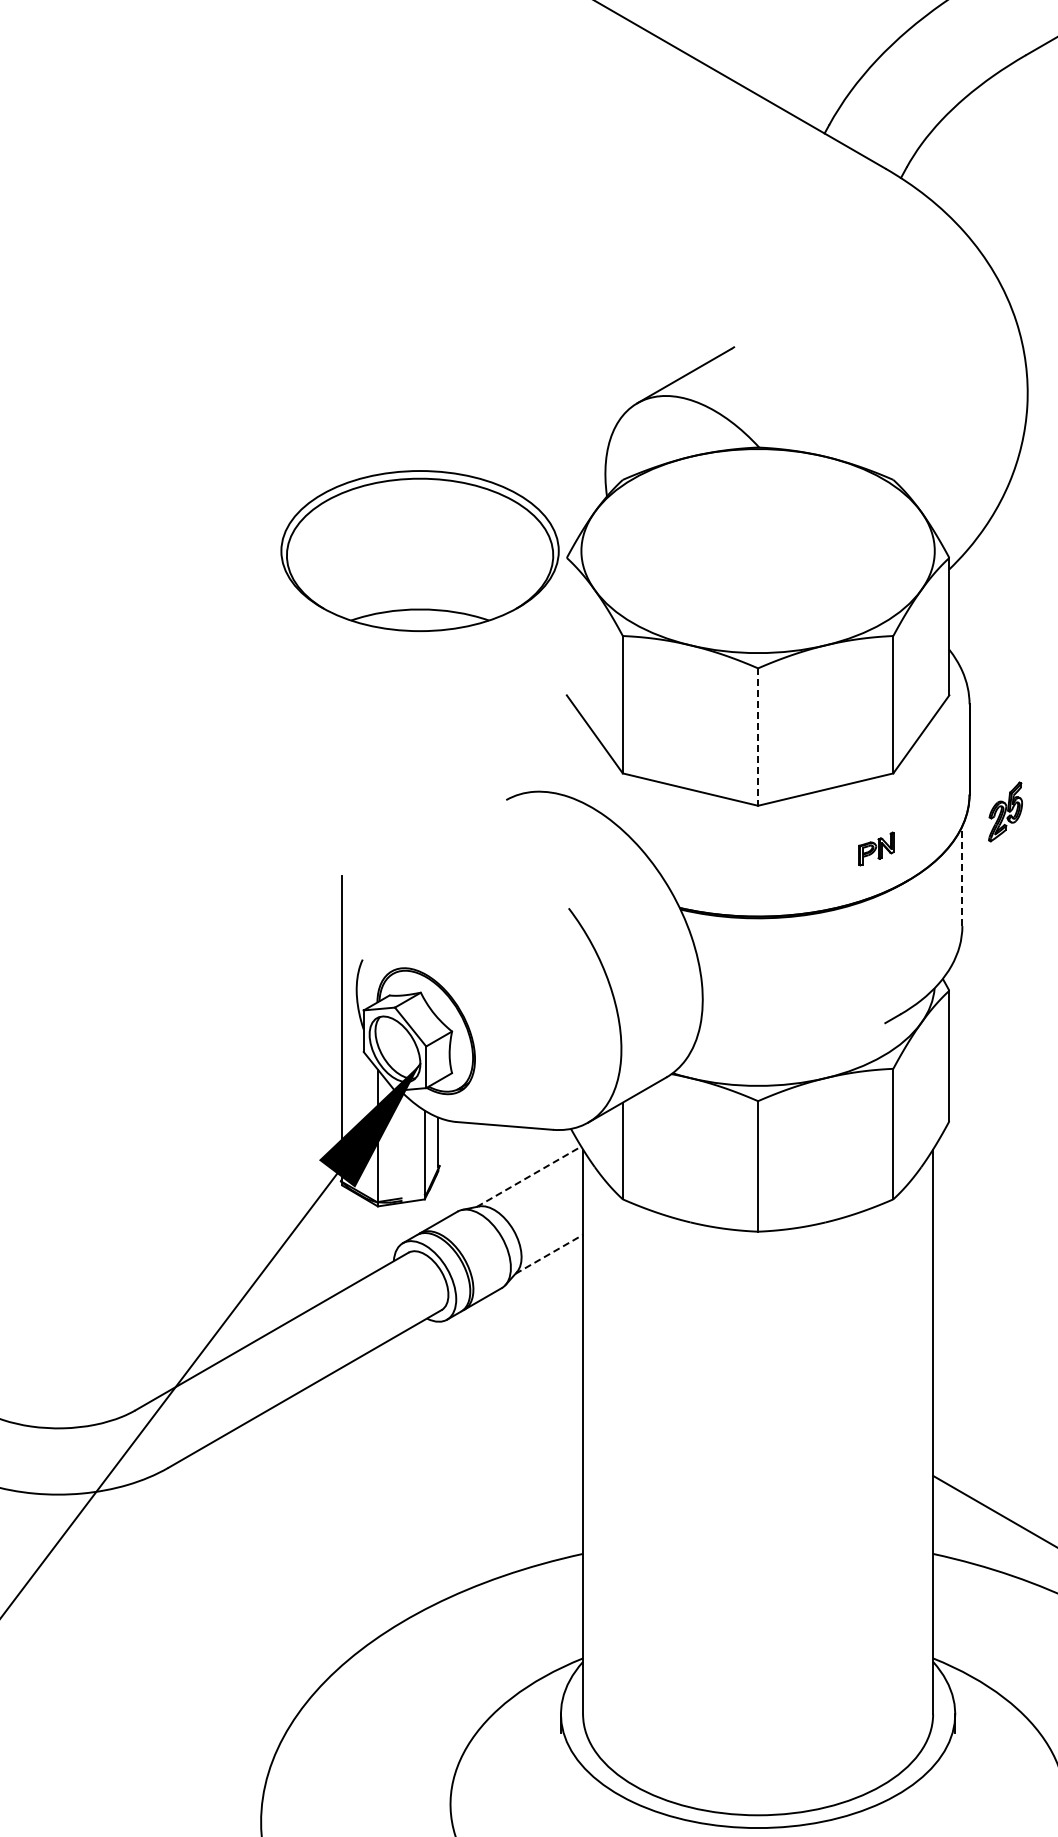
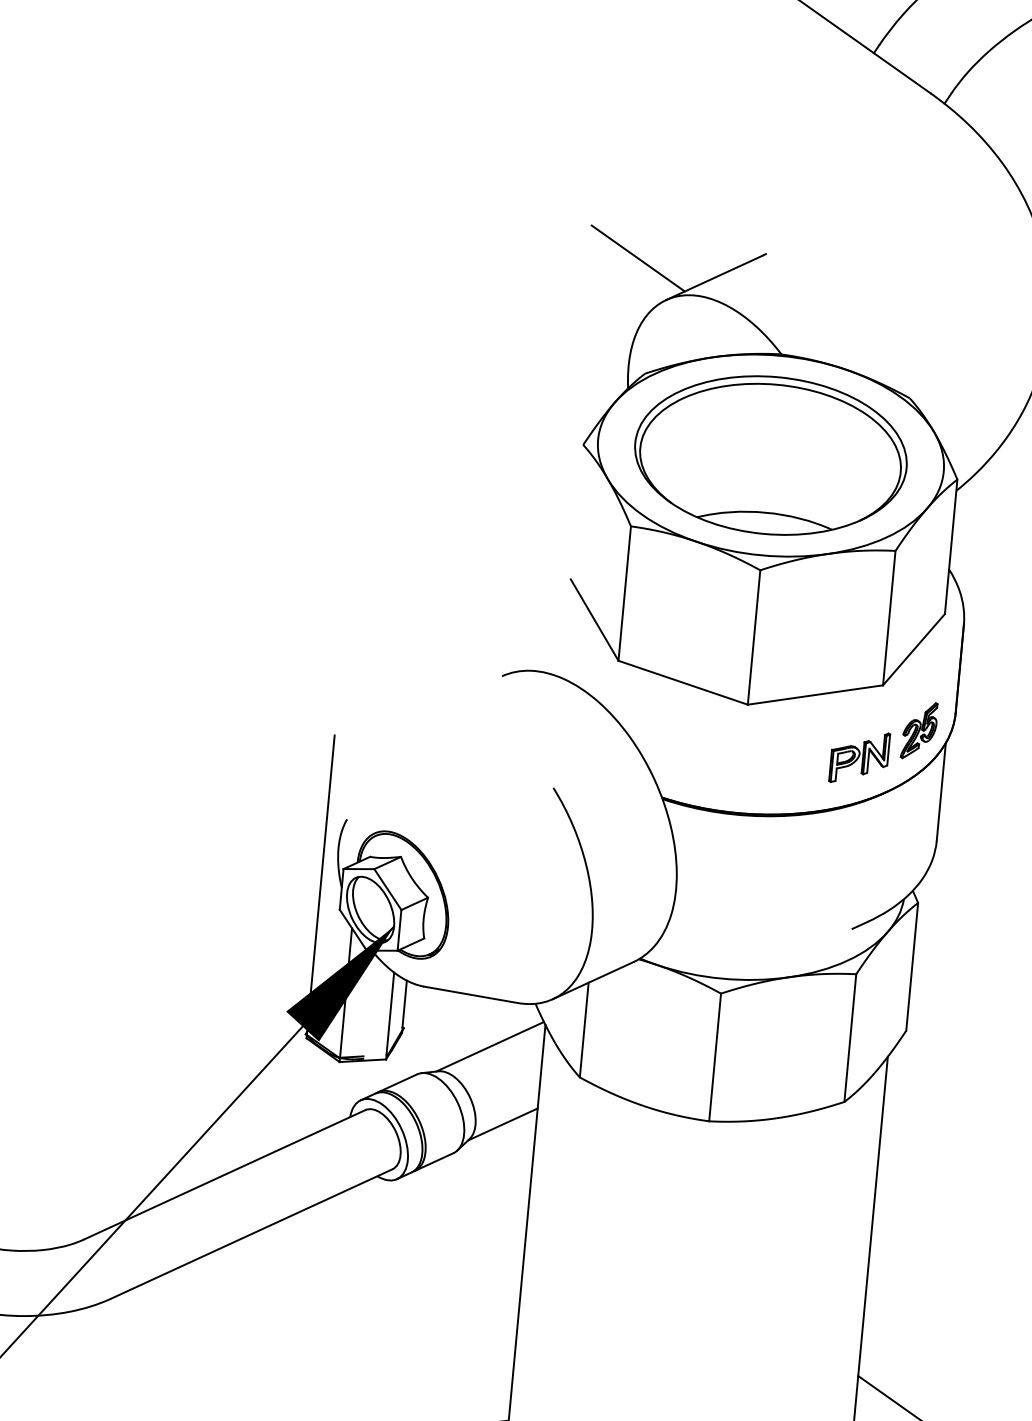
line: (604, 363) -> (637, 258), added
part: (419, 550) -> (770, 454), moved
line: (758, 737) -> (754, 637), dashed -> solid
part: (1005, 811) -> (919, 730), moved
part: (876, 848) -> (859, 757), size x1.67
line: (962, 876) -> (941, 792), dashed -> solid
line: (529, 1176) -> (490, 1046), dashed -> solid
line: (549, 1254) -> (503, 1124), dashed -> solid

